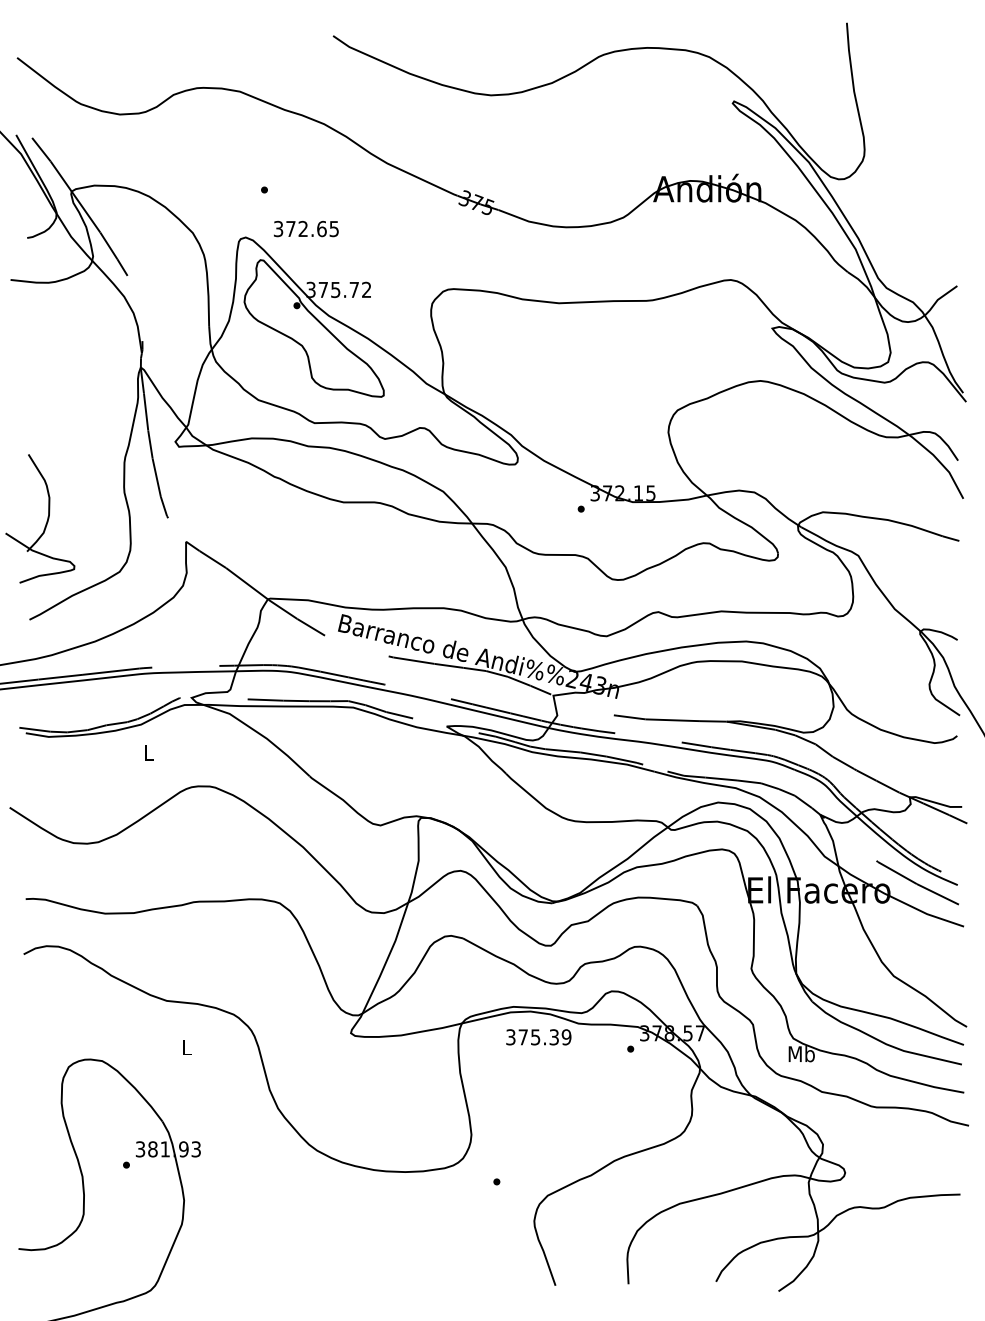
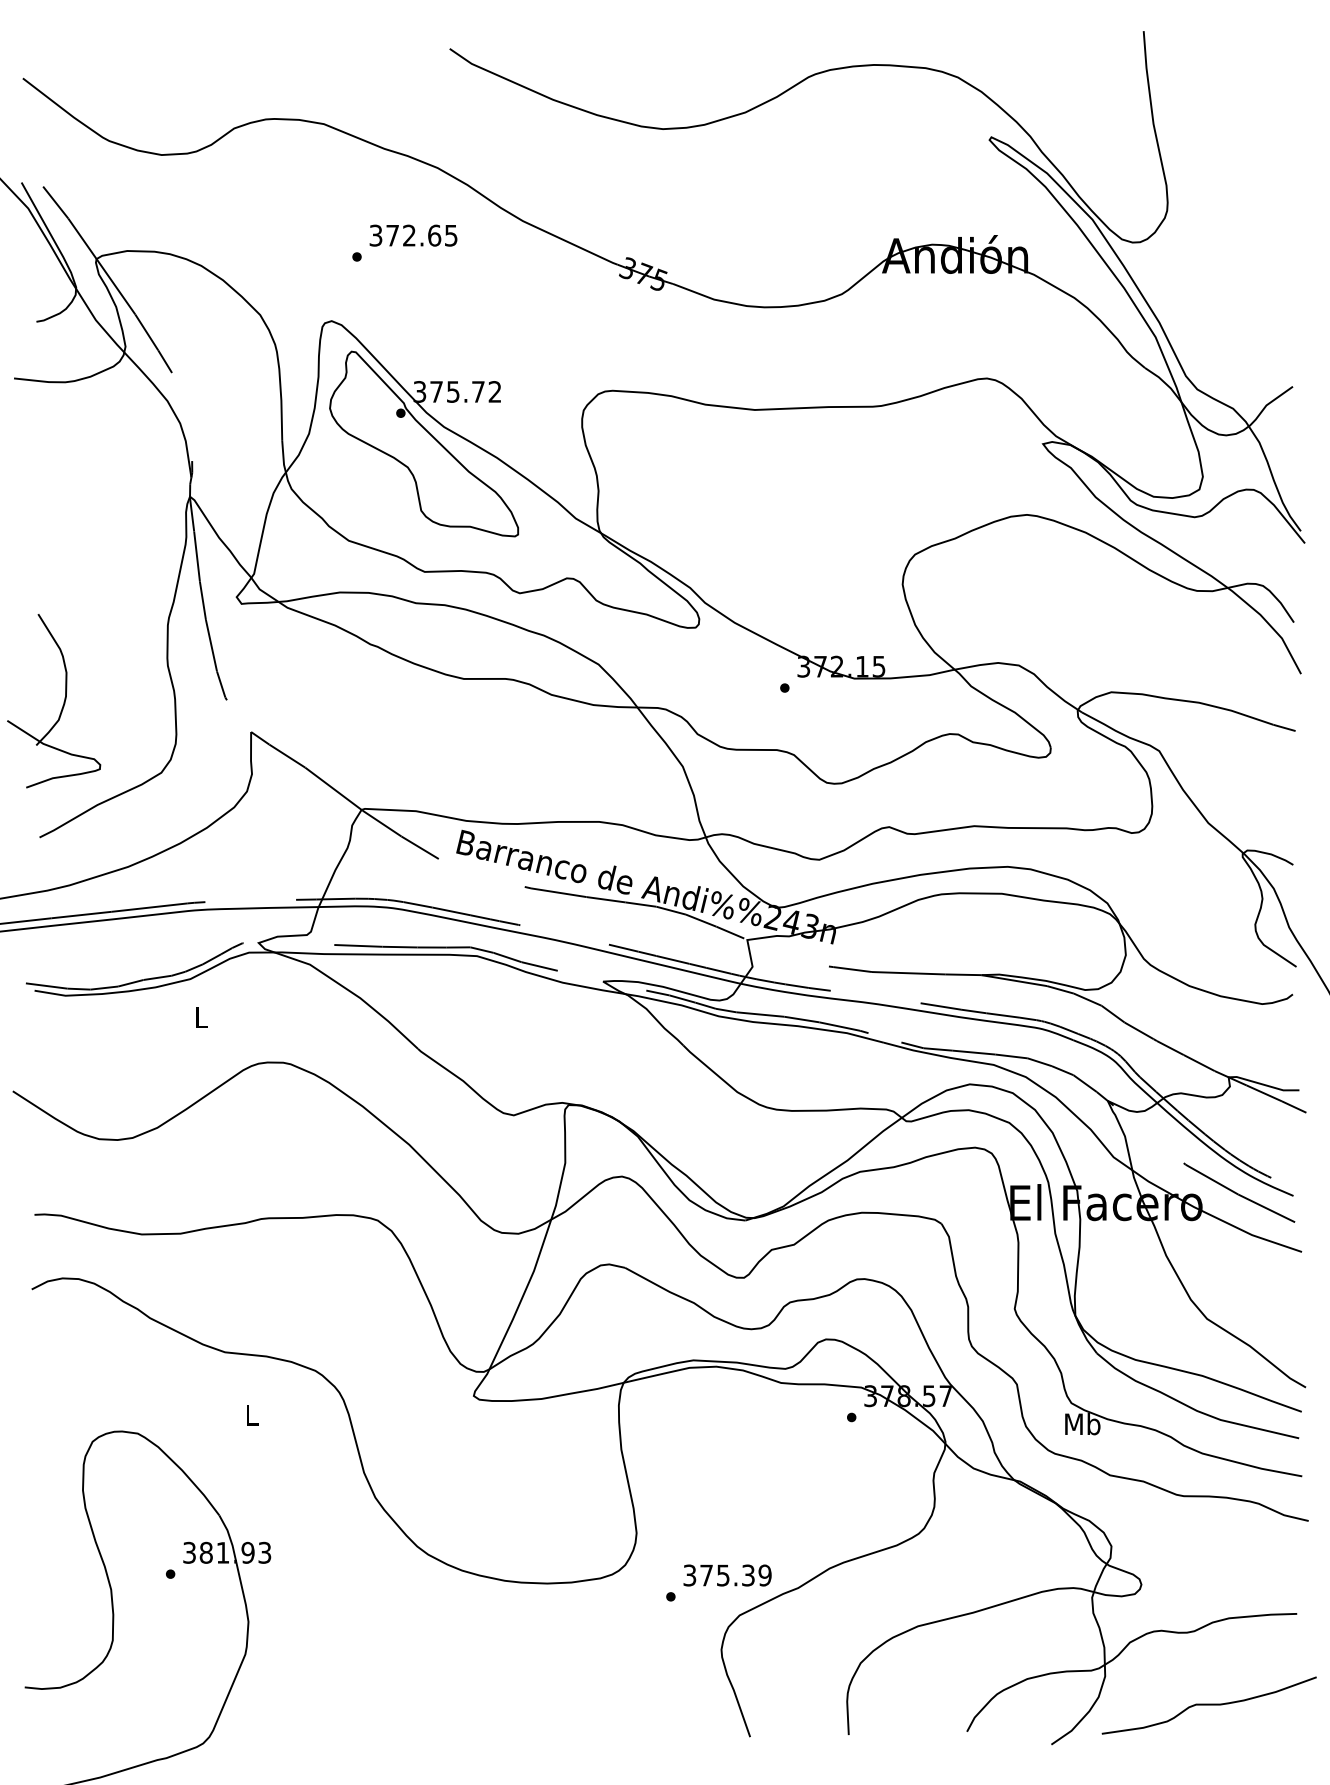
text: (306, 228) -> (413, 235), moved
text: (538, 1037) -> (727, 1575), moved
curve: (894, 1262) -> (1208, 1705), added

